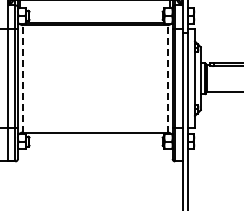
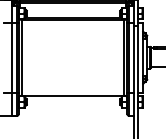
line: (22, 77) -> (21, 56), dashed -> solid
line: (167, 77) -> (123, 56), dashed -> solid

